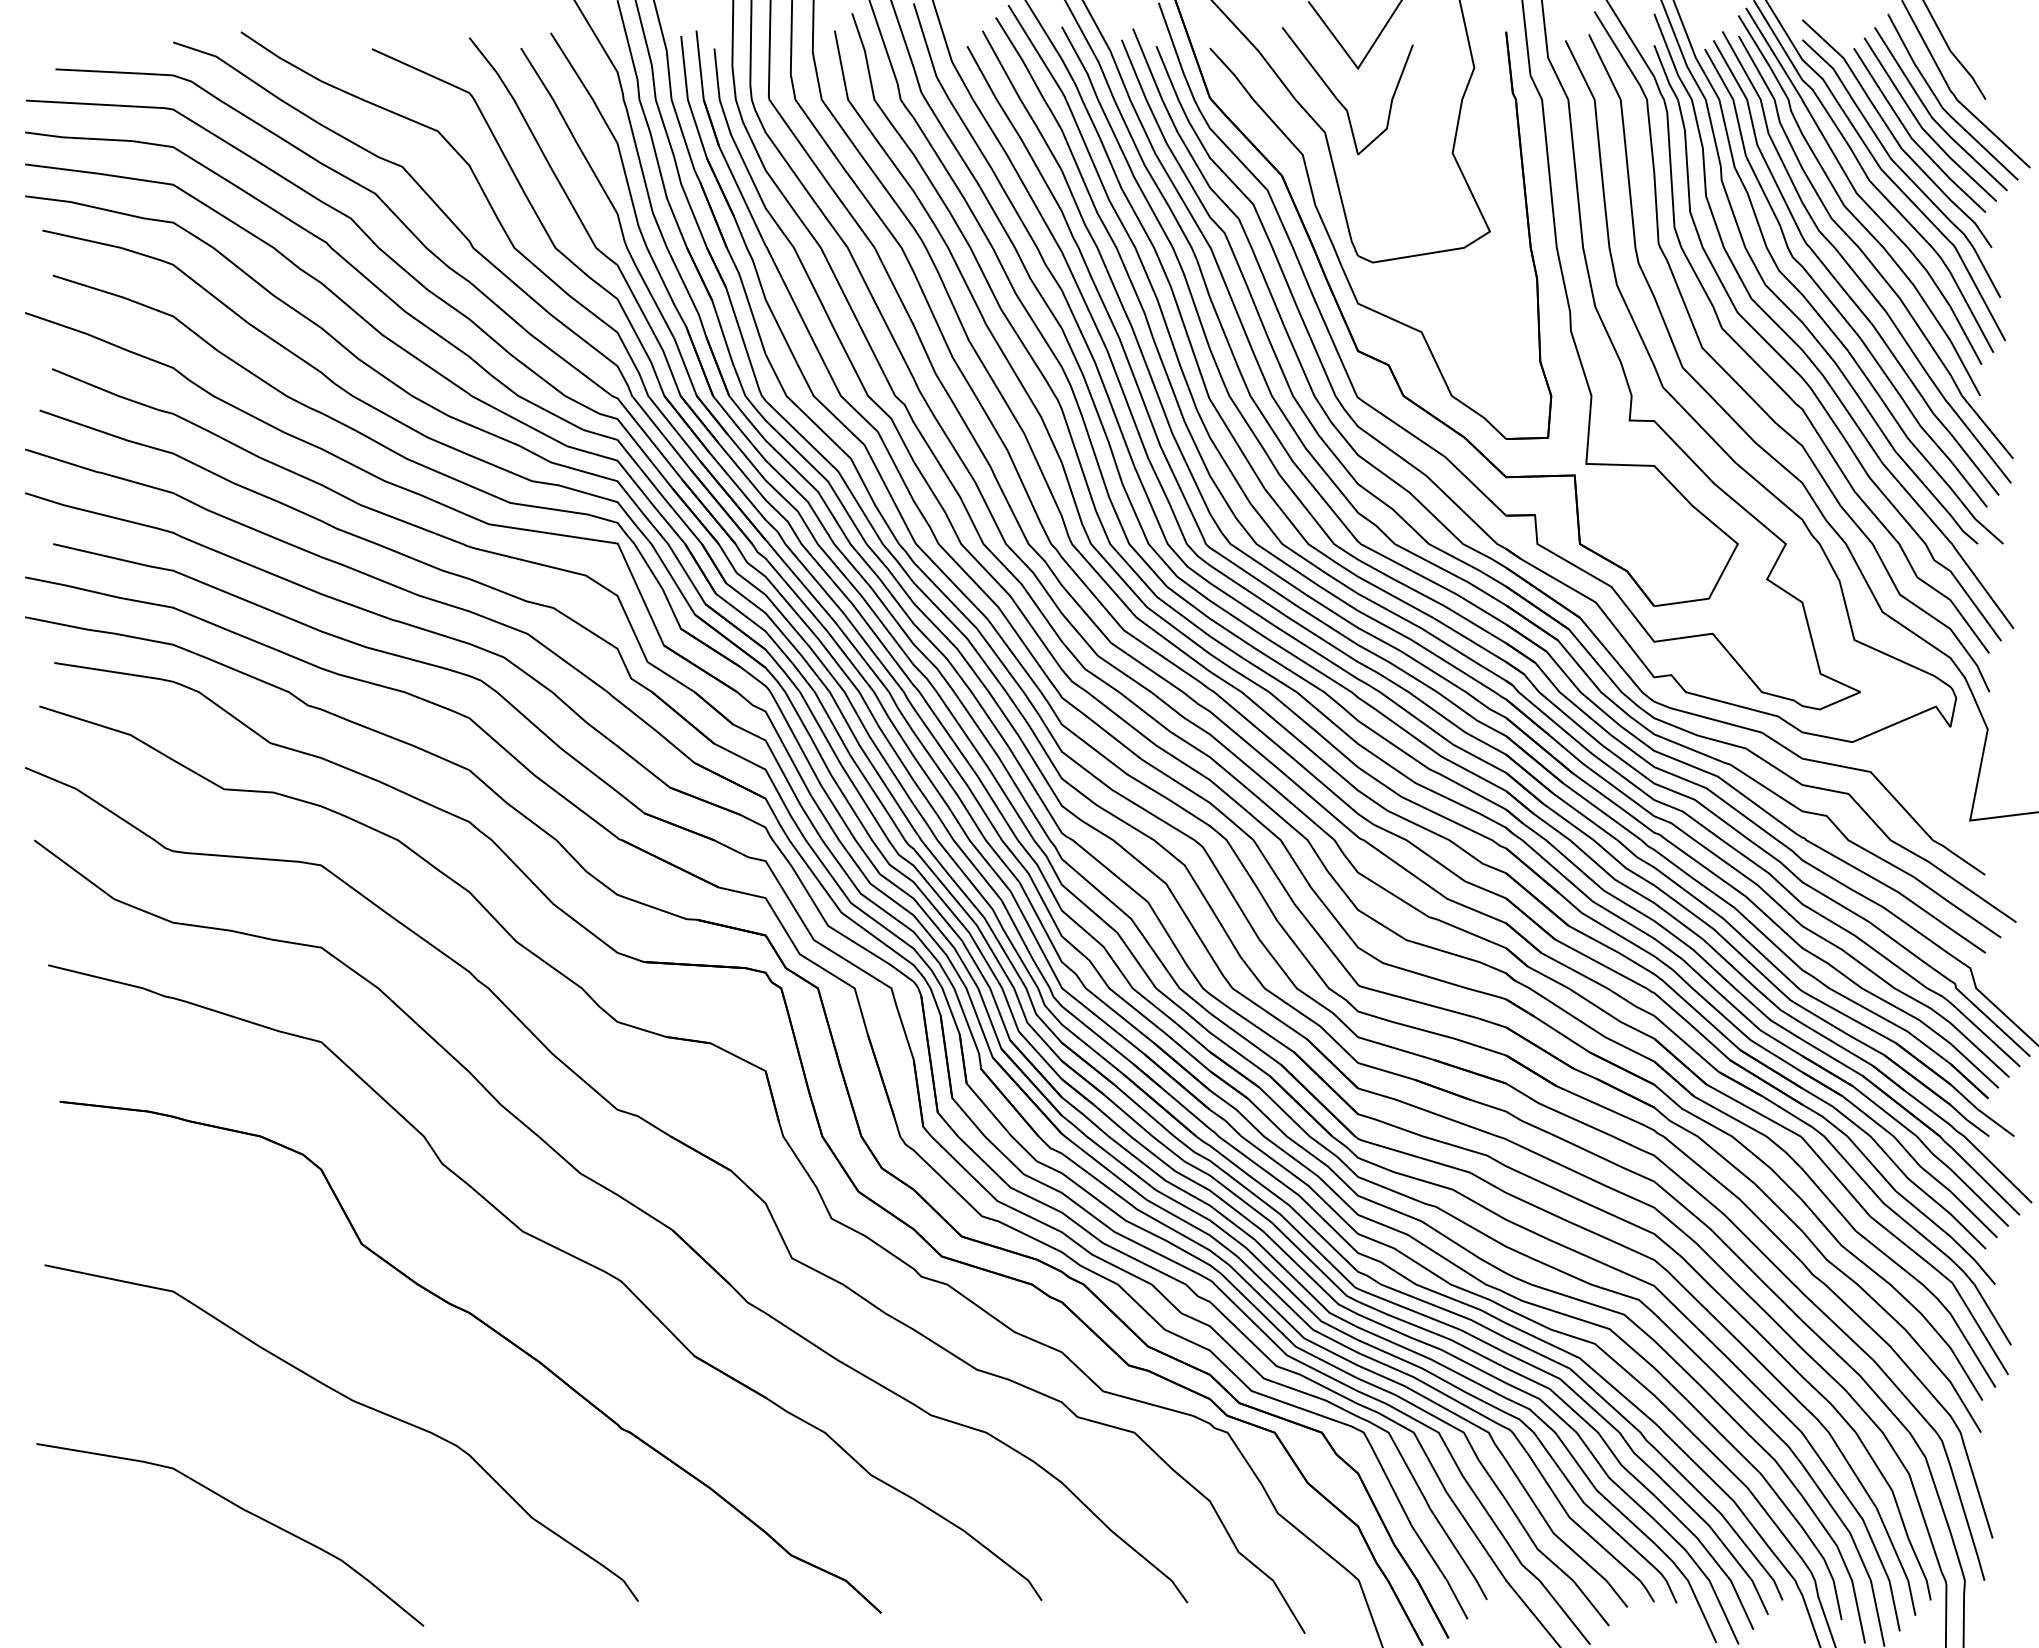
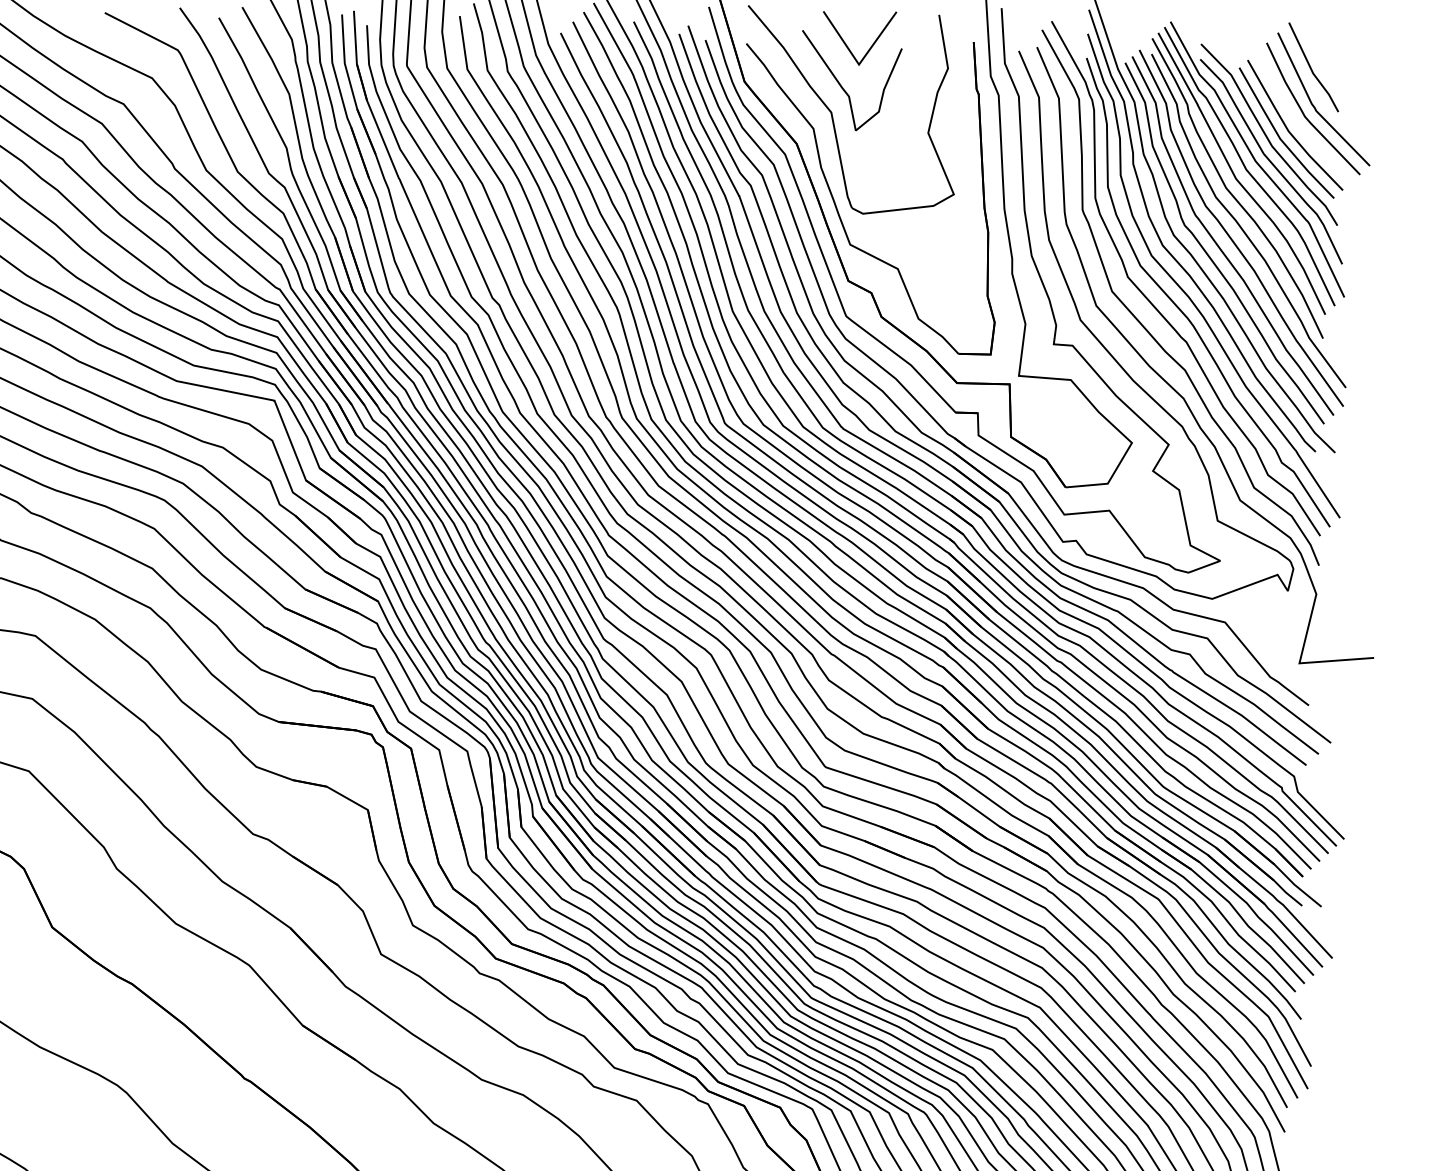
line: (1931, 114) -> (1296, 121), removed

